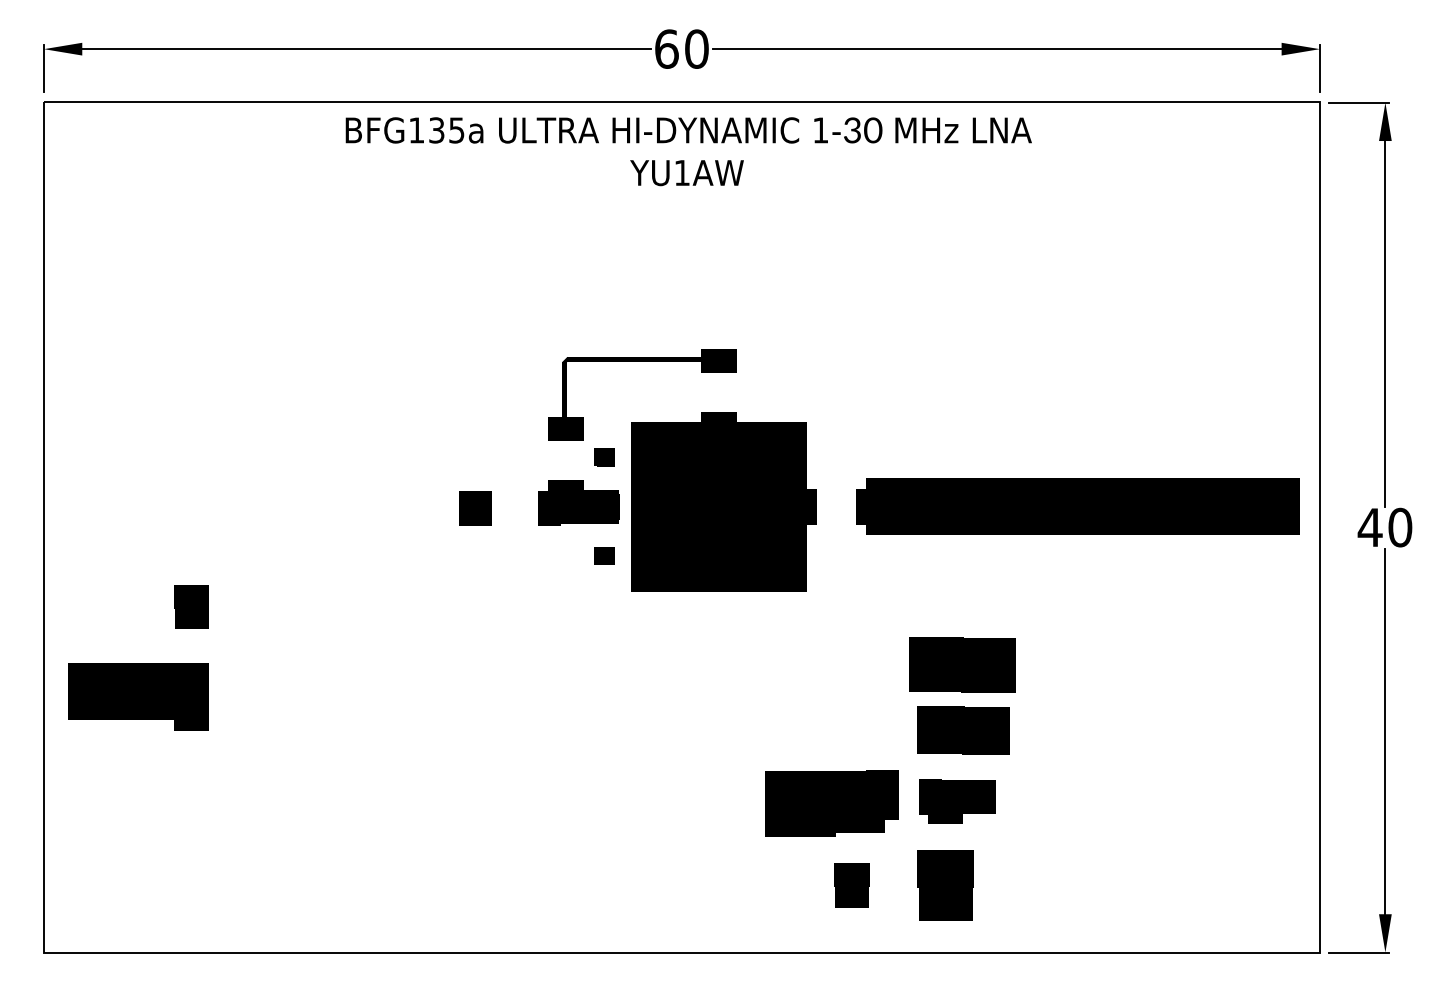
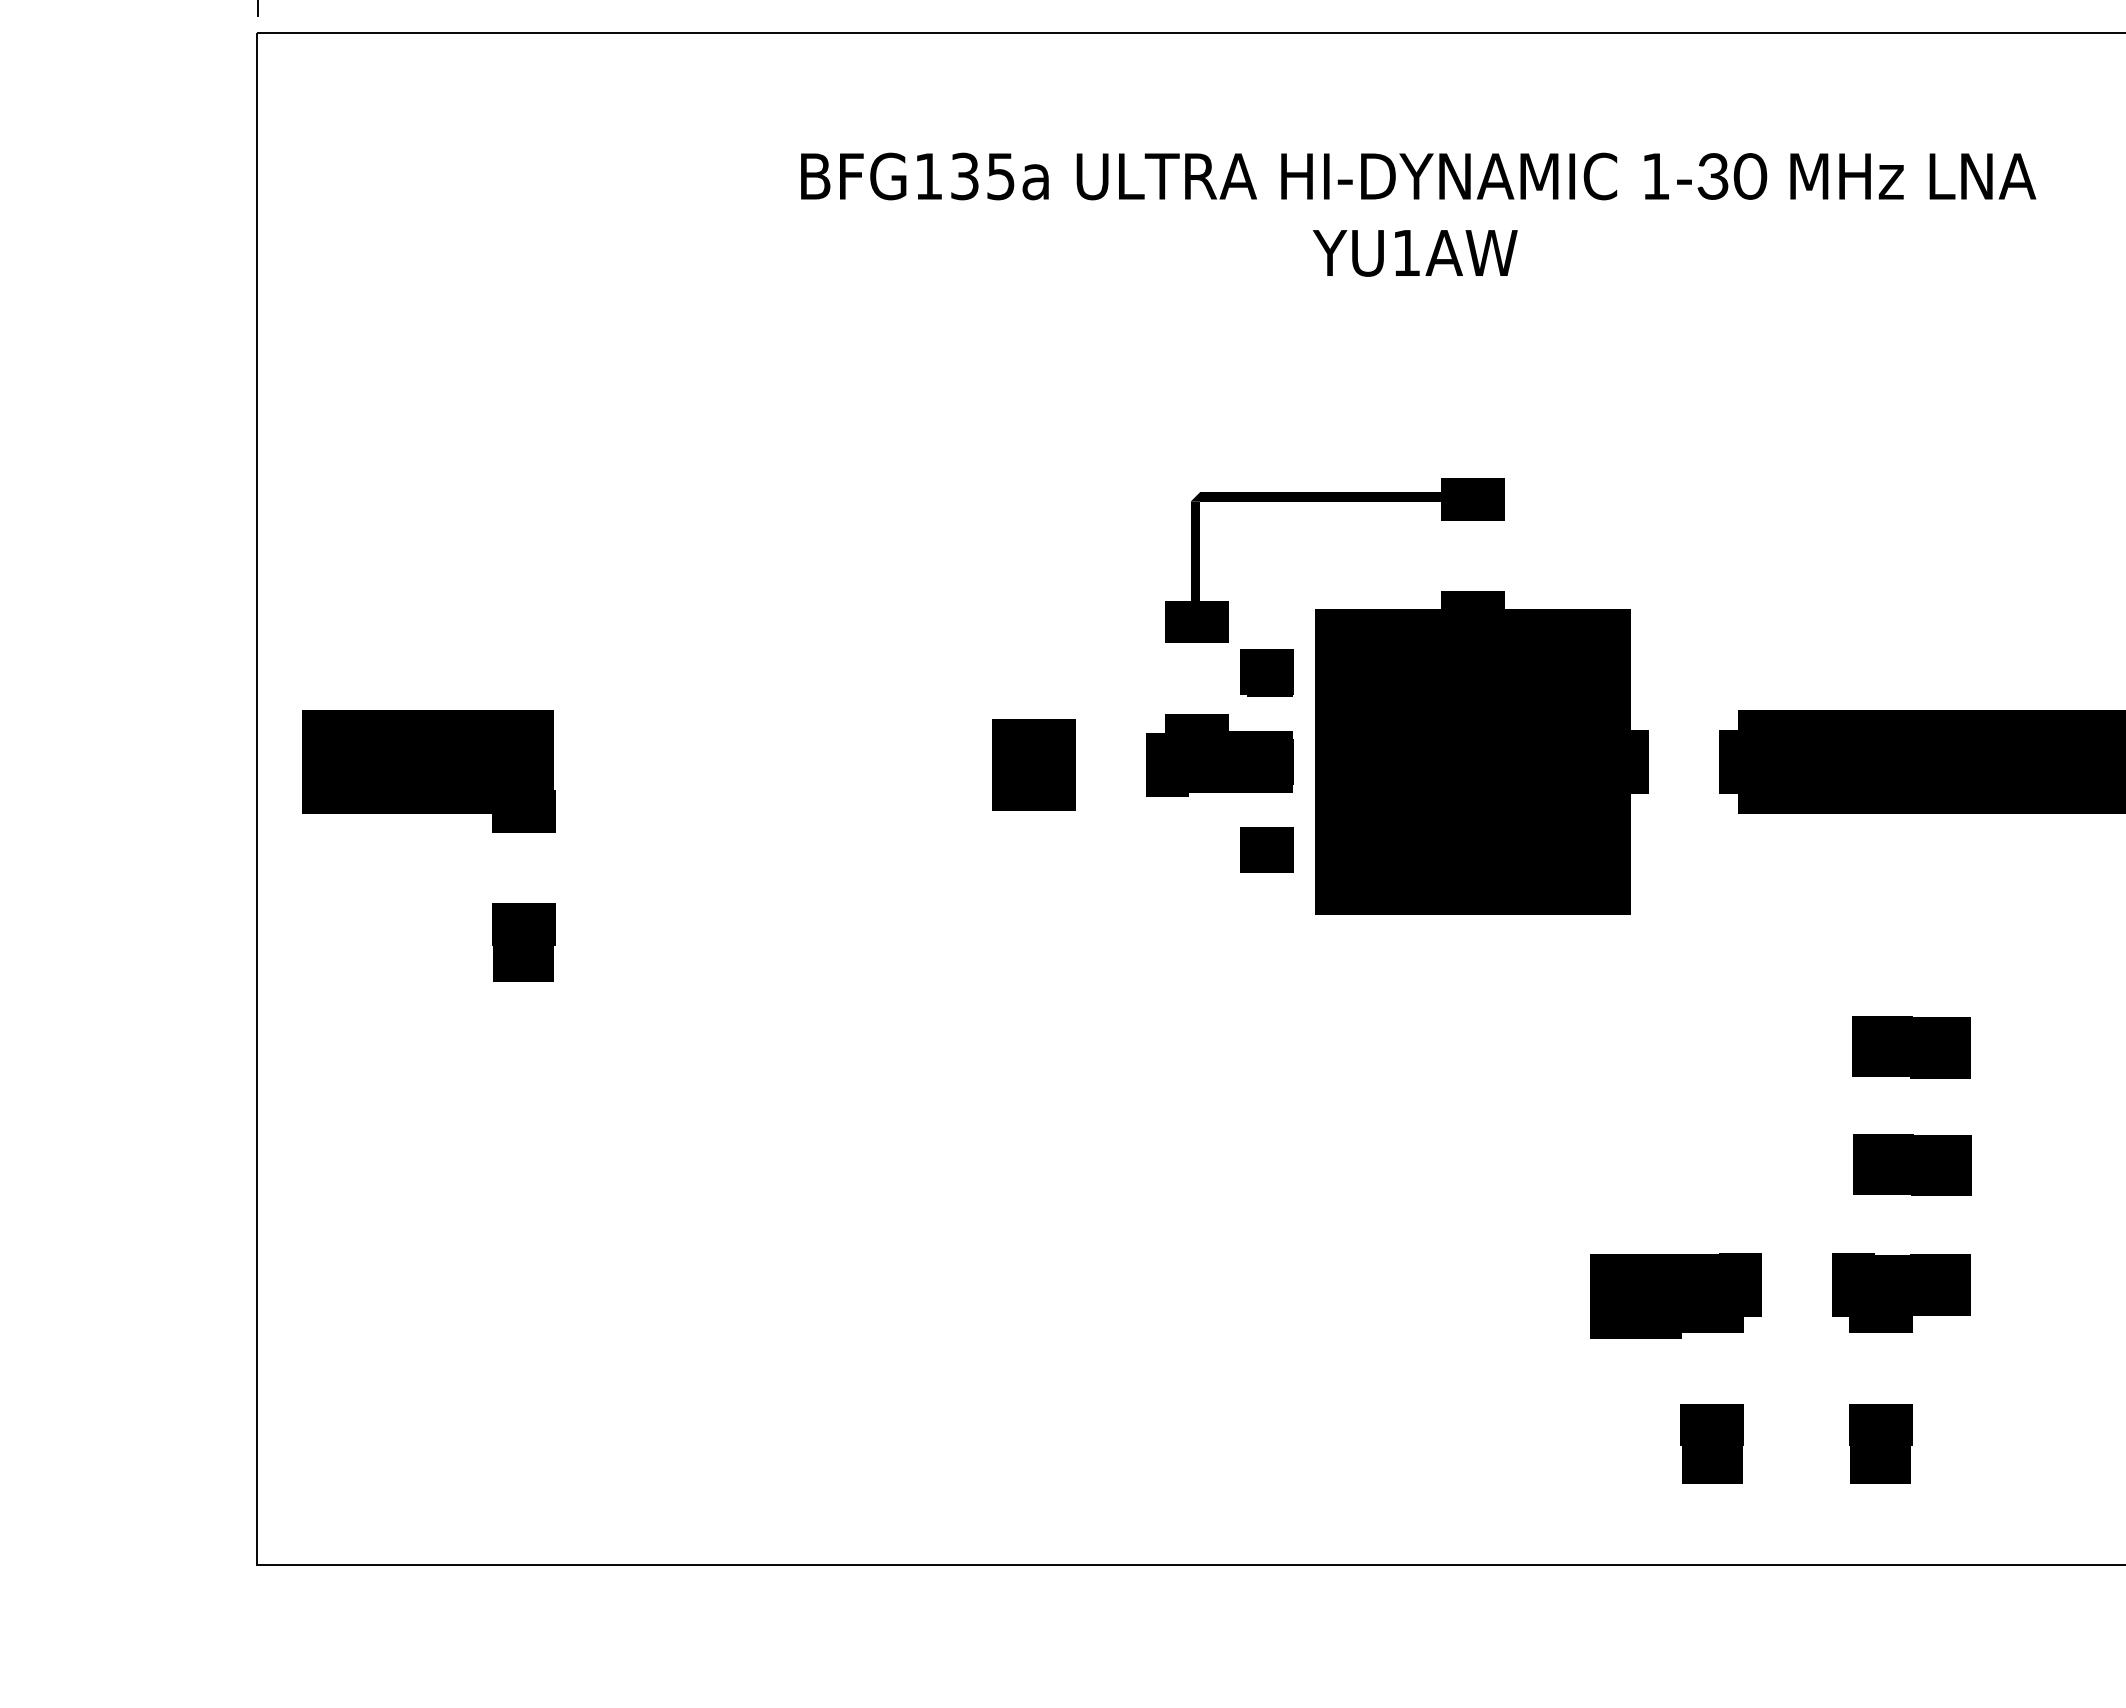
text: (688, 151) -> (1417, 214), moved
part: (604, 457) -> (1266, 673), size x1.43
part: (475, 508) -> (1034, 765), size x1.43
part: (604, 555) -> (1266, 849), size x1.43
part: (962, 665) -> (1911, 1047), size x0.62
part: (138, 696) -> (427, 770), moved
part: (962, 730) -> (1911, 1164), size x0.71
part: (831, 802) -> (1675, 1294), size x0.71
part: (945, 885) -> (1880, 1443), size x0.62

